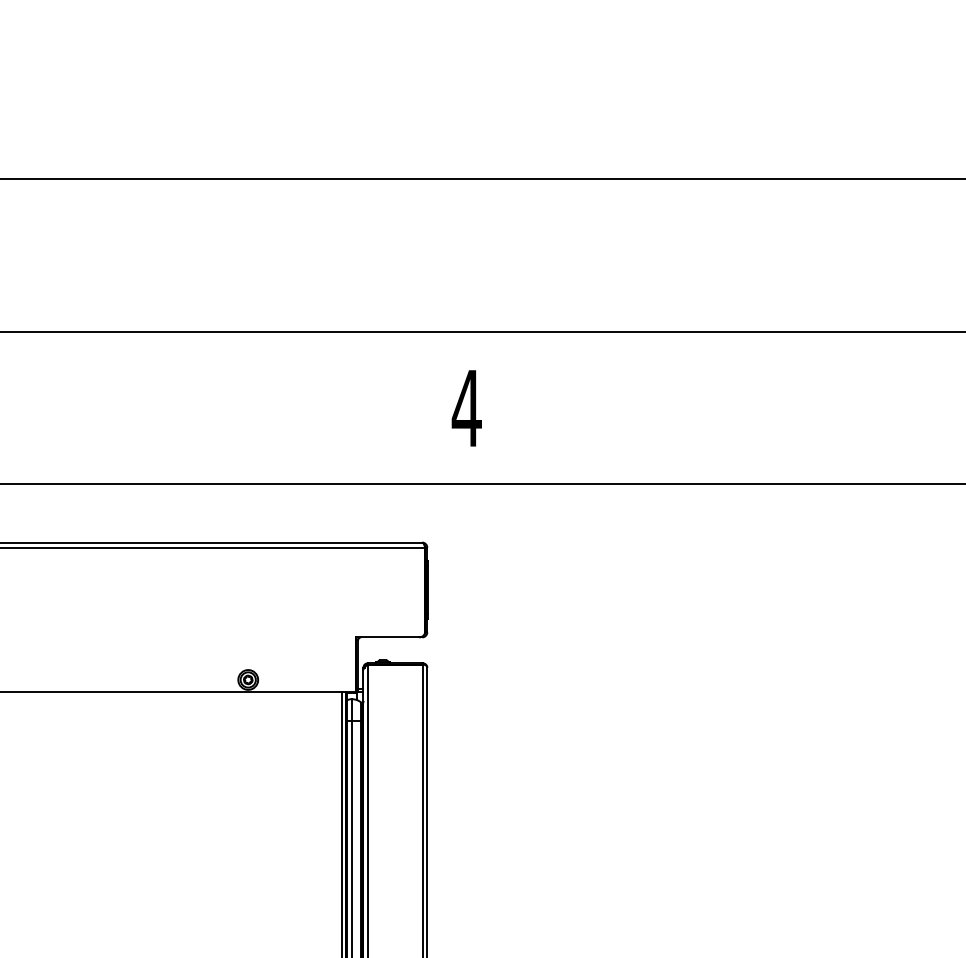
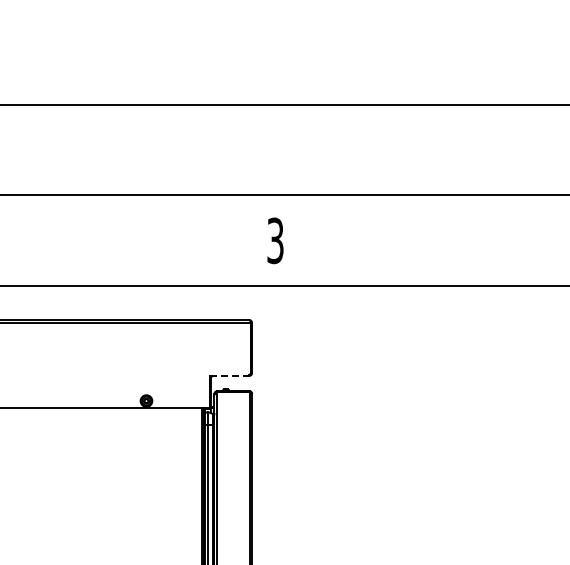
text: (466, 407) -> (275, 240), 4 -> 3
line: (387, 636) -> (228, 375), solid -> dashed

